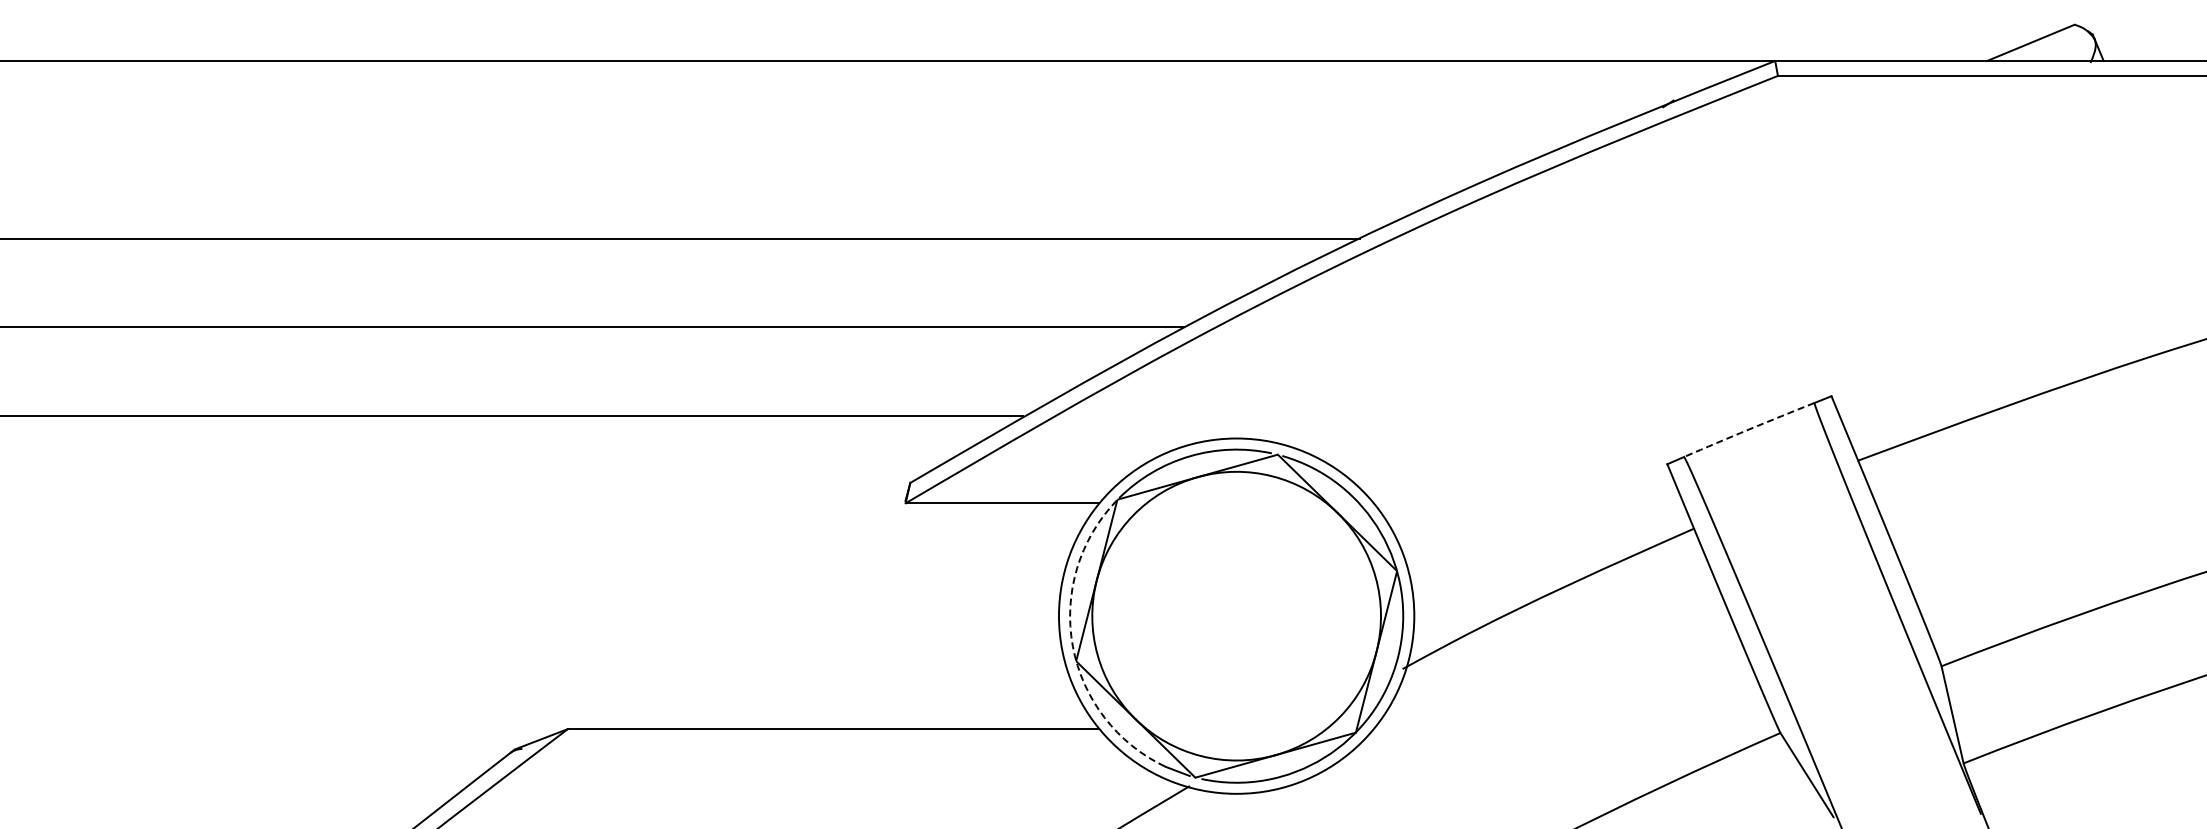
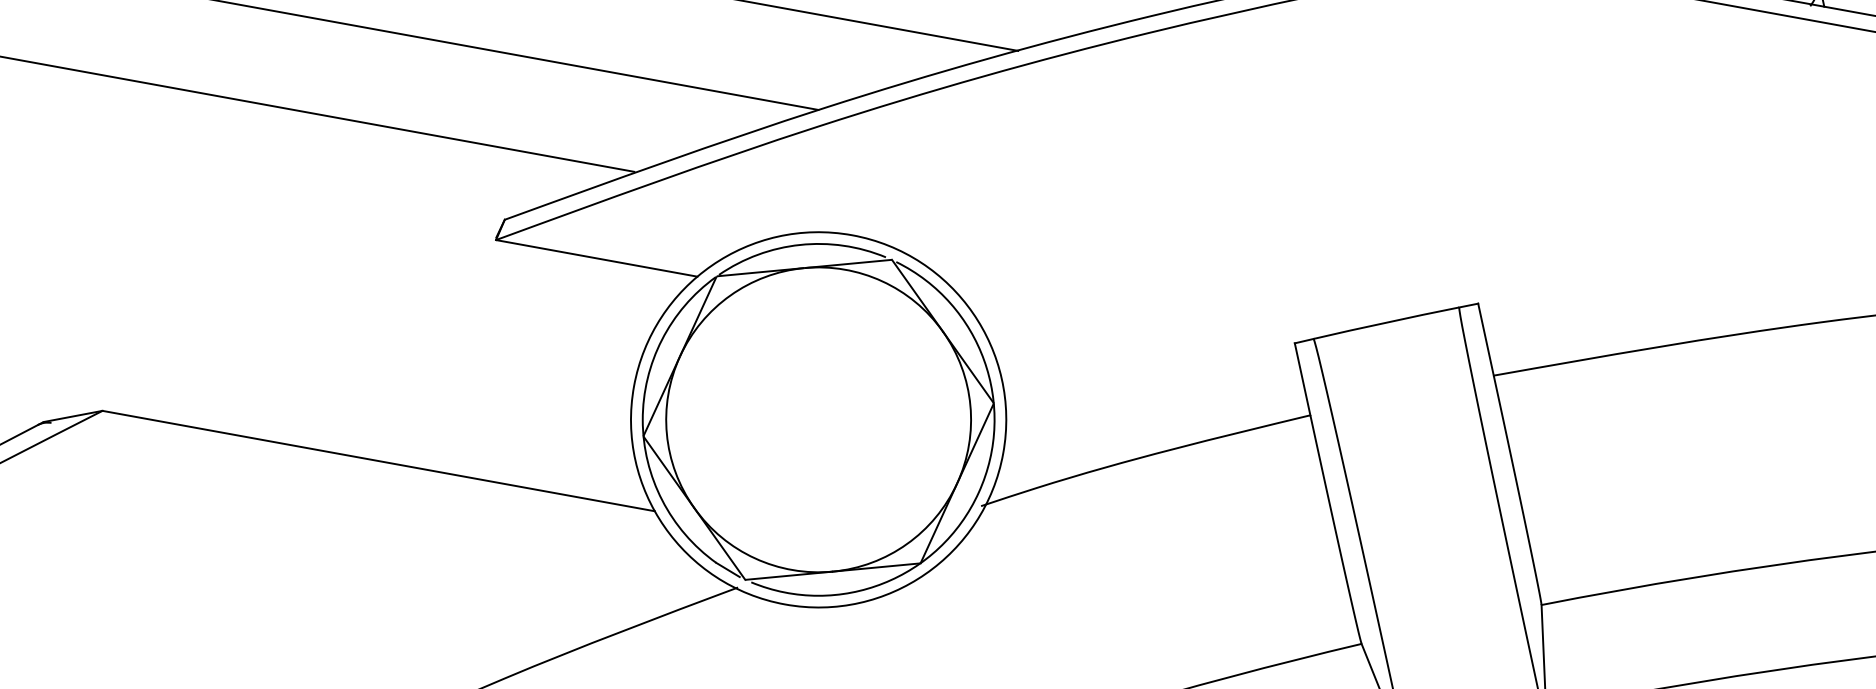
arc: (1749, 429) -> (1386, 322), dashed -> solid
arc: (1072, 646) -> (642, 420), dashed -> solid

